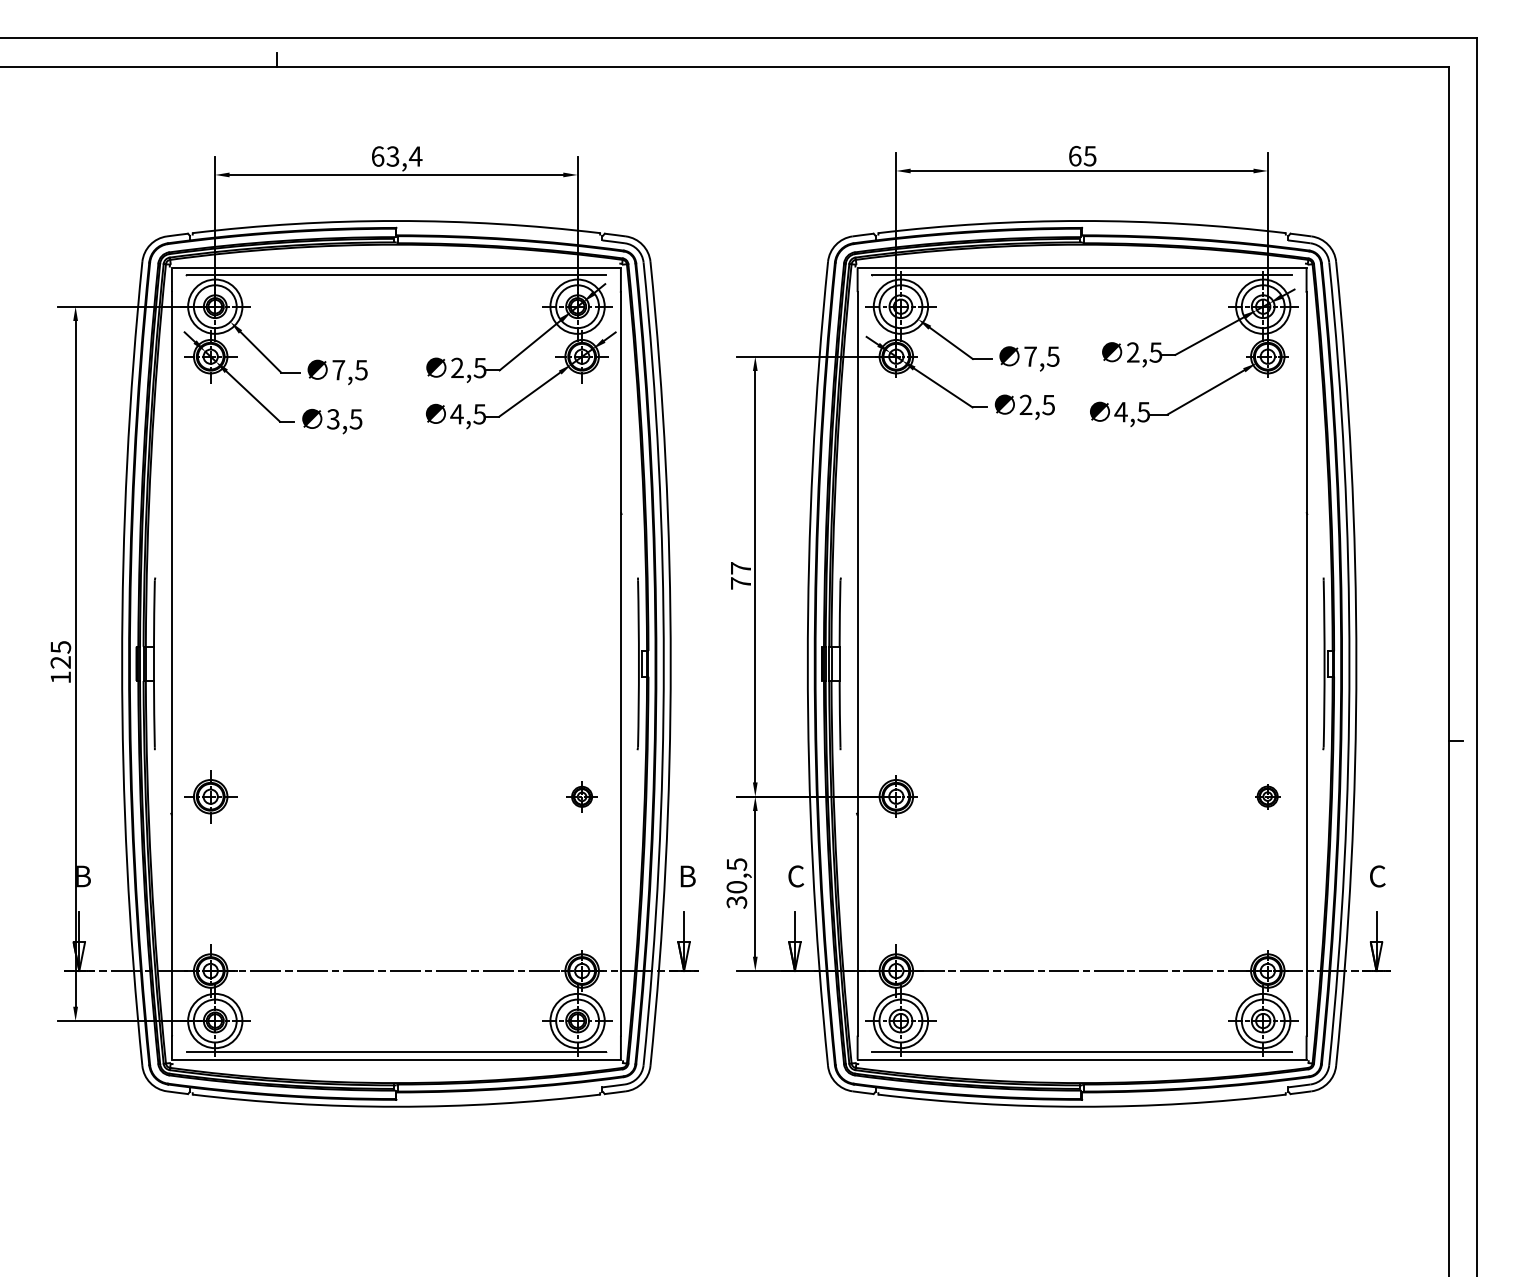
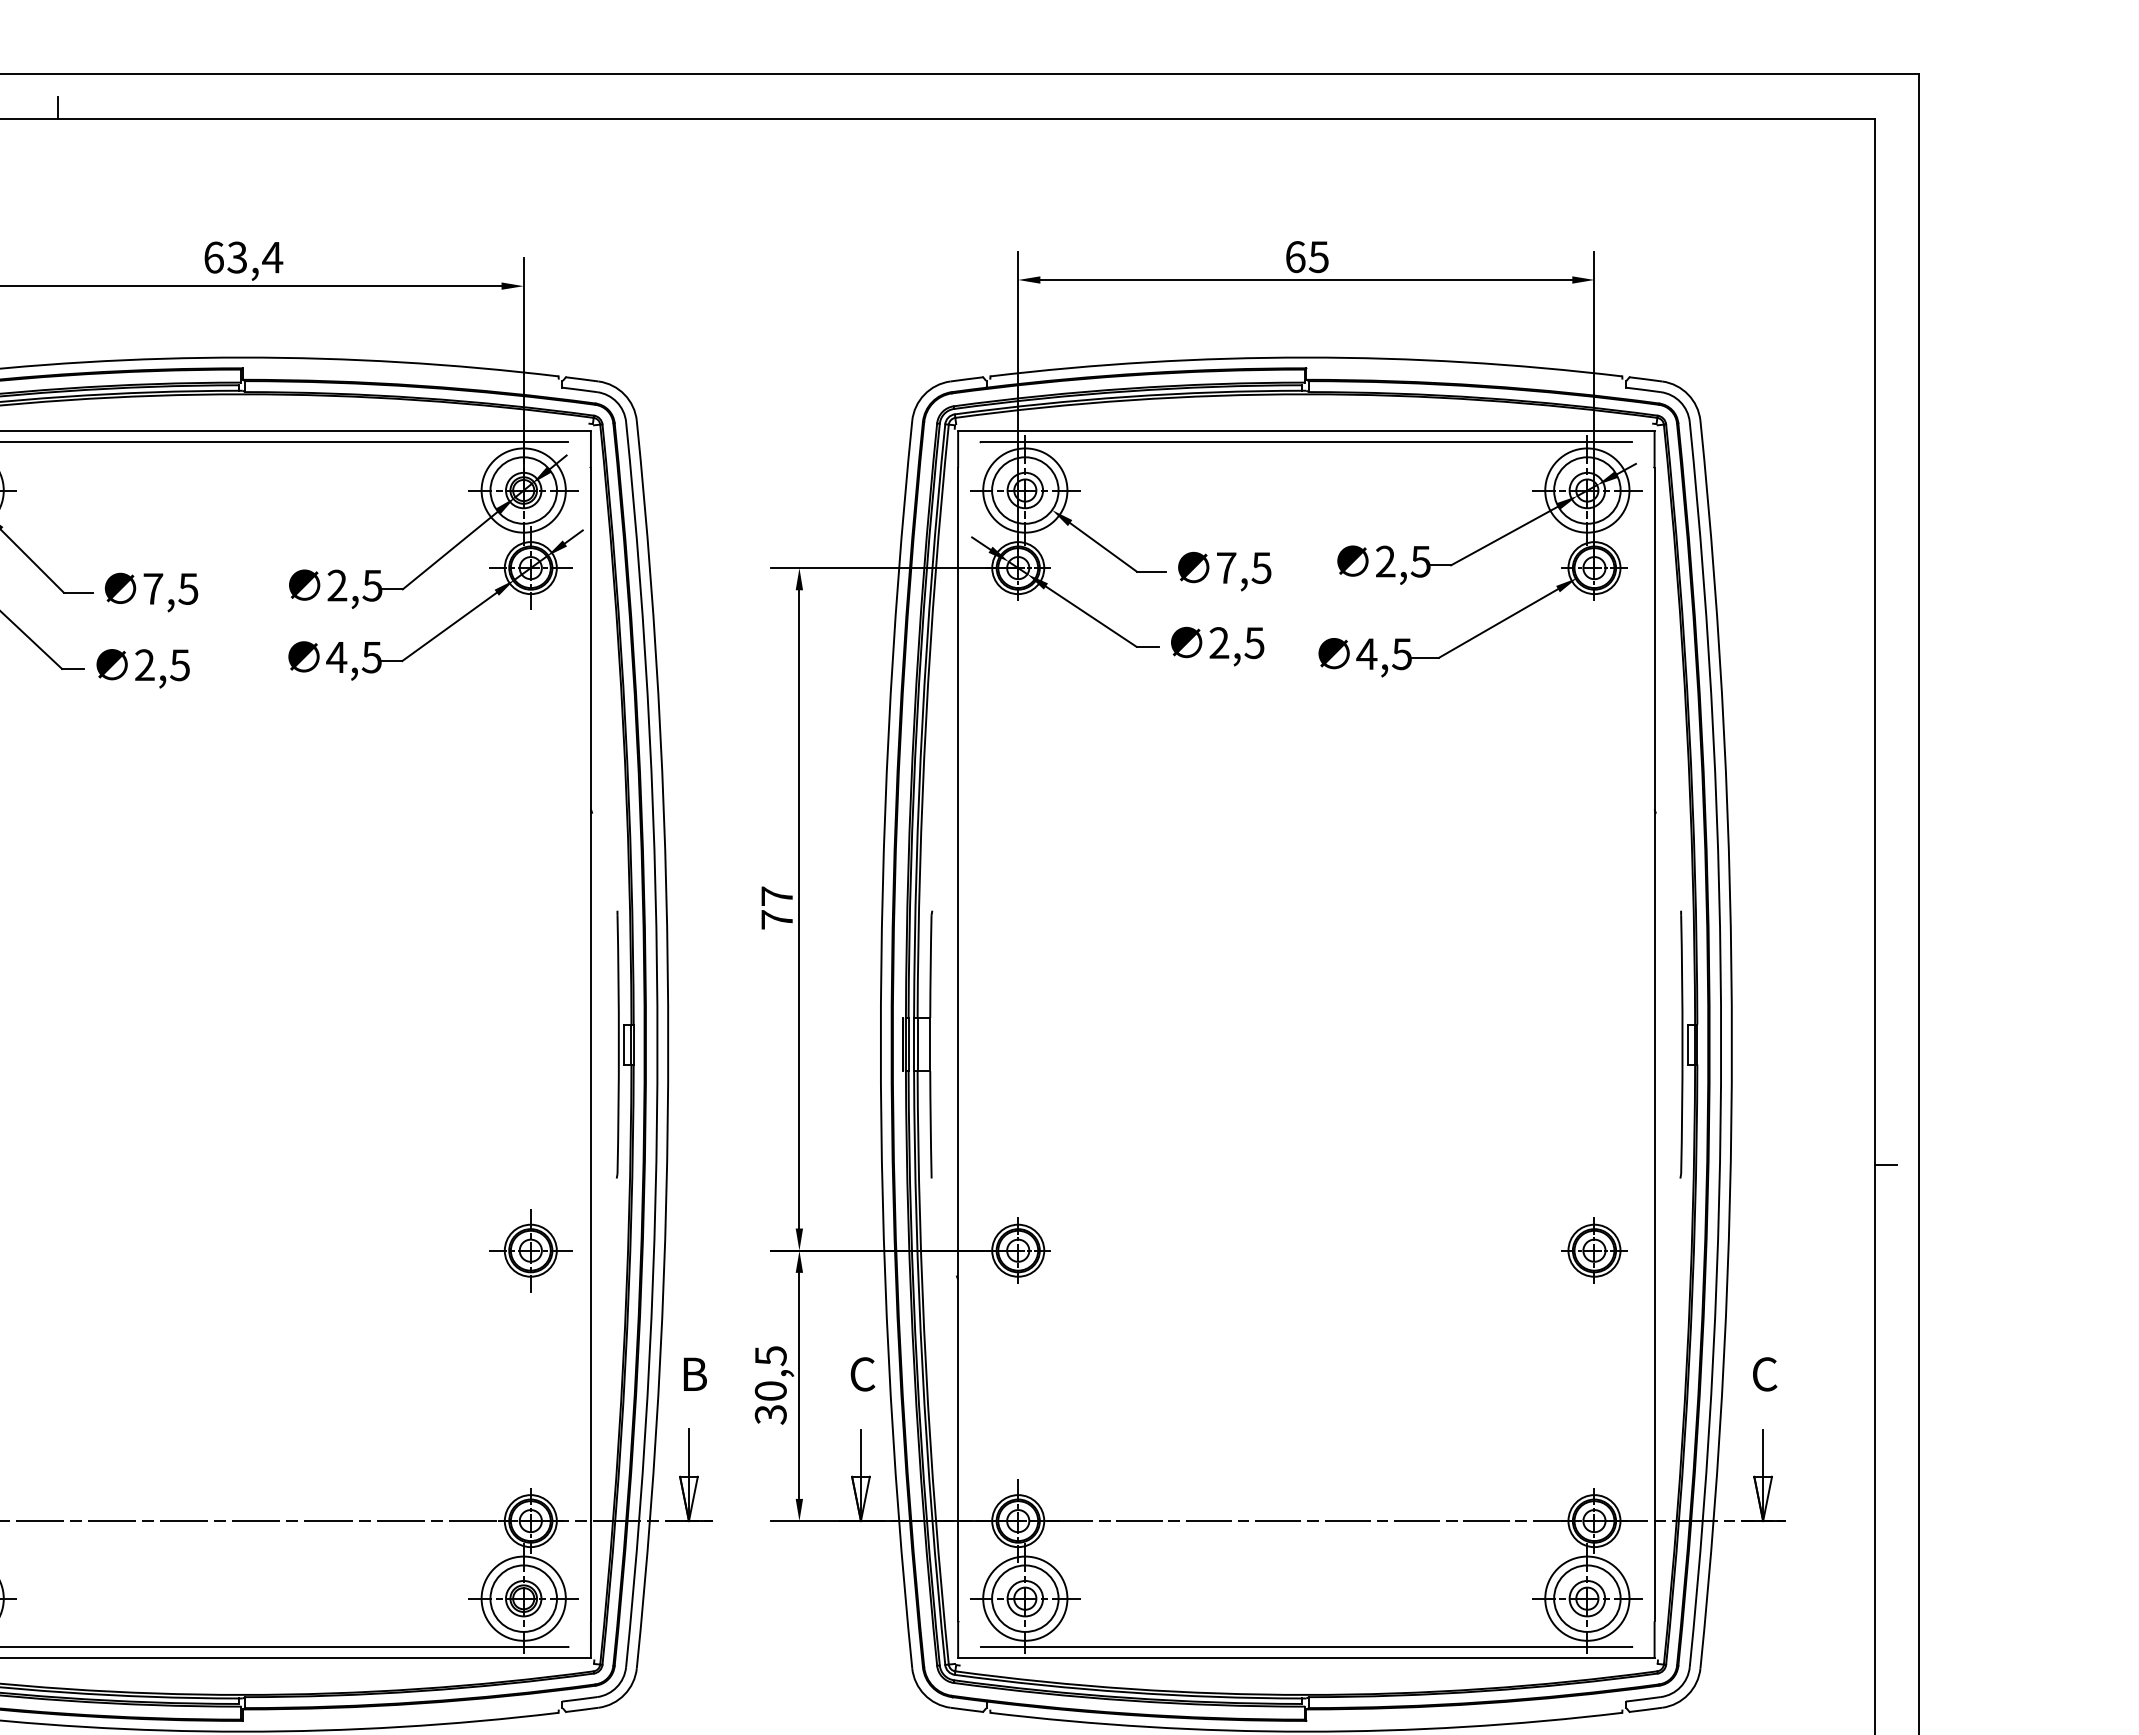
text: (333, 419) -> (145, 665), 3,5 -> 2,5
part: (581, 796) -> (529, 1250), size x1.67
part: (1267, 796) -> (1593, 1250), size x1.67

